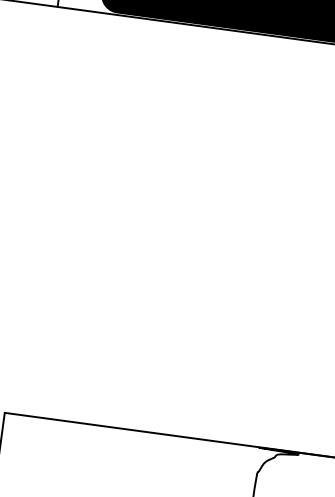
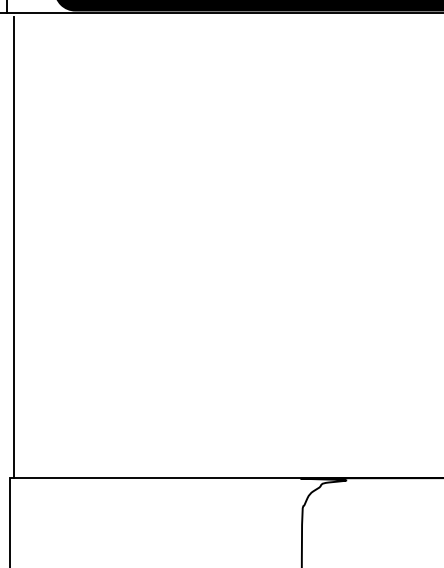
line: (35, 212) -> (13, 247), added

